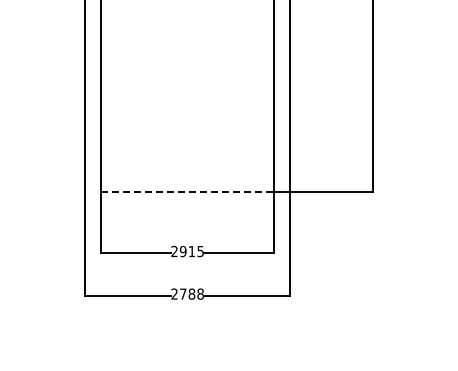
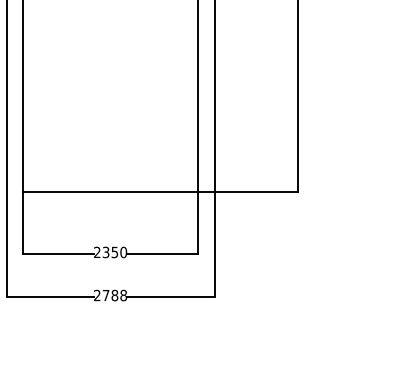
line: (187, 192) -> (110, 192), dashed -> solid
text: (191, 251) -> (114, 252), 2915 -> 2350

